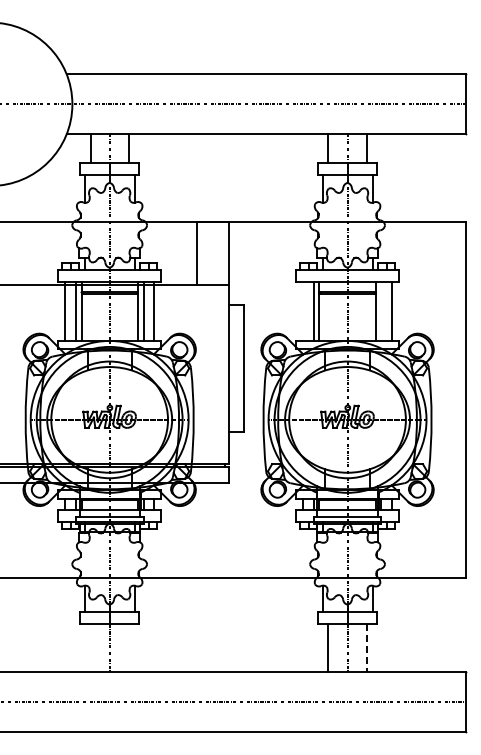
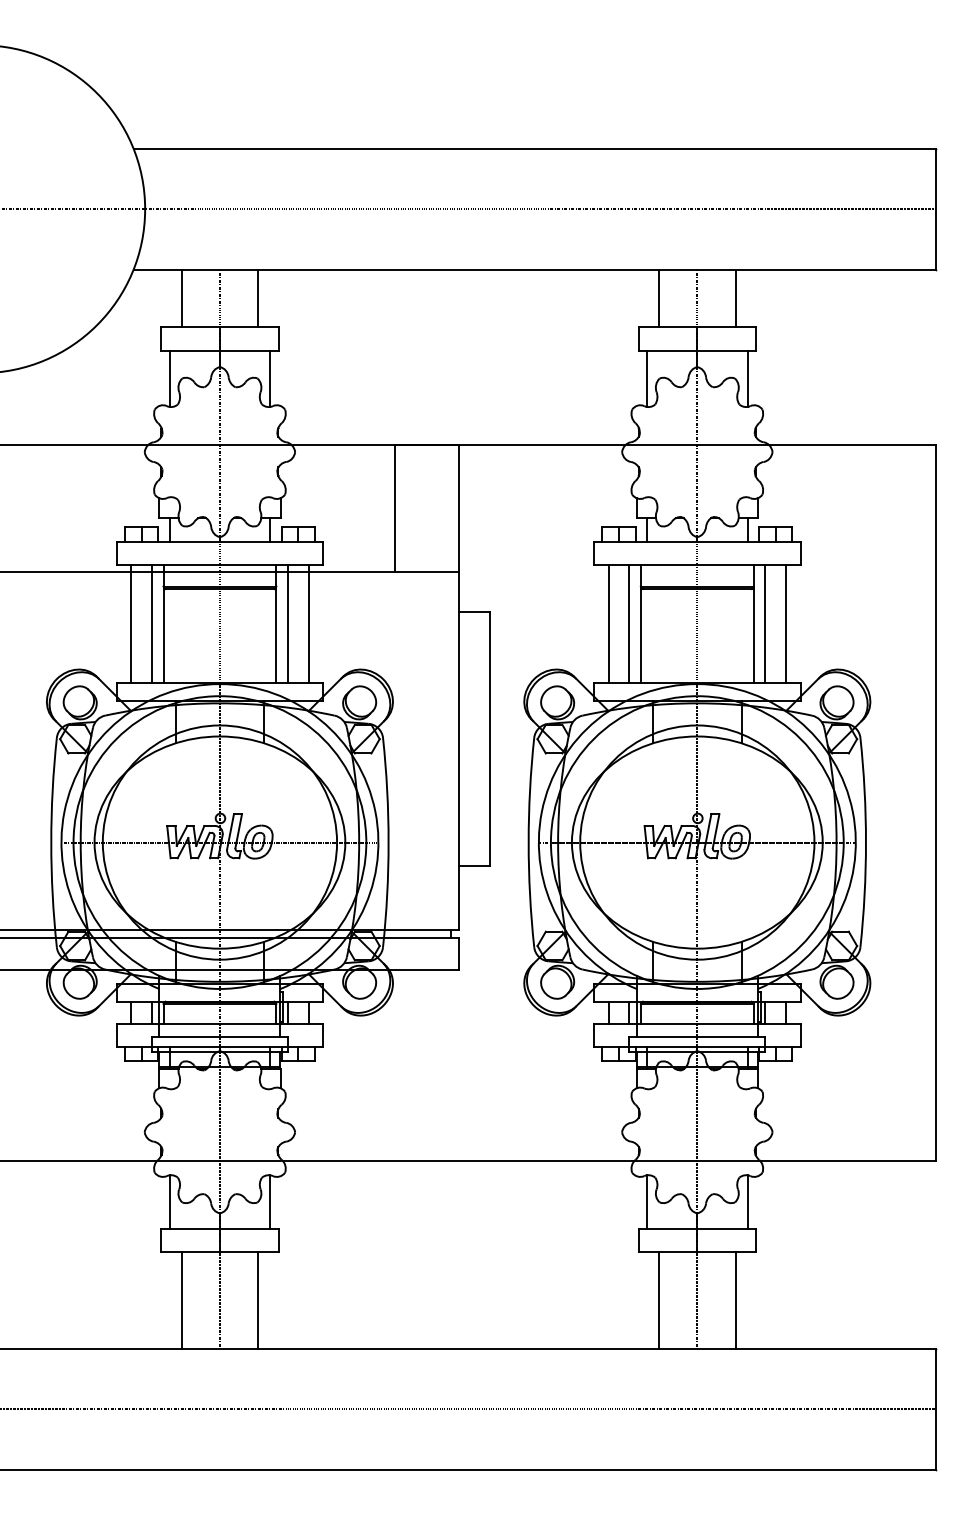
line: (303, 310) -> (608, 623), added
line: (381, 310) -> (765, 623), added
line: (90, 647) -> (181, 1299), added
line: (128, 647) -> (257, 1299), added
line: (366, 648) -> (735, 1301), dashed -> solid

